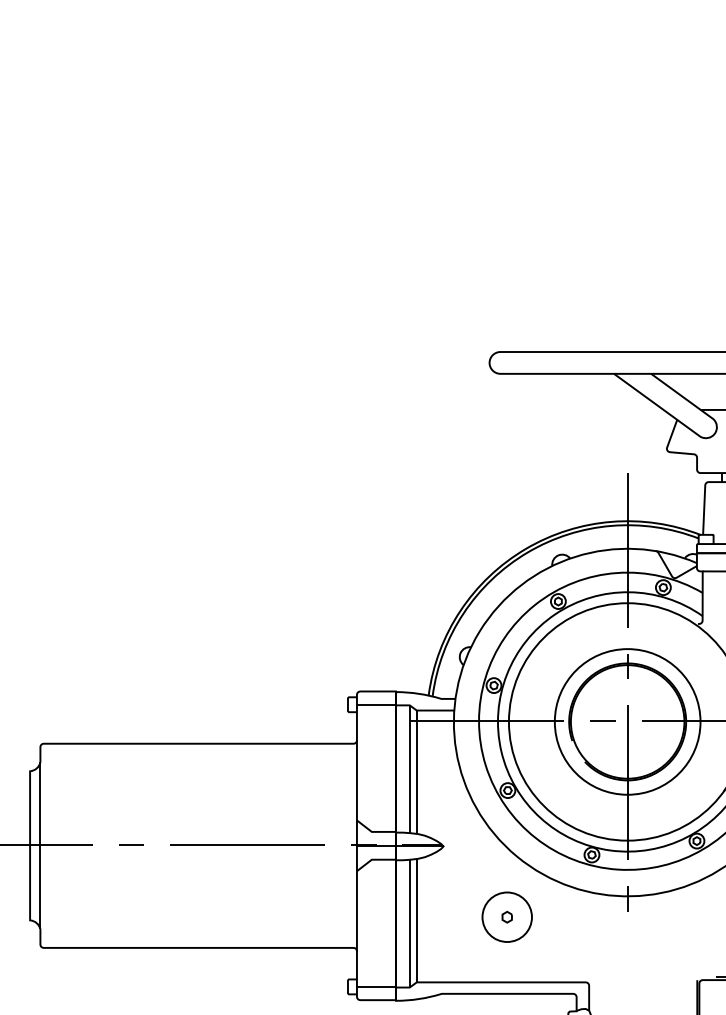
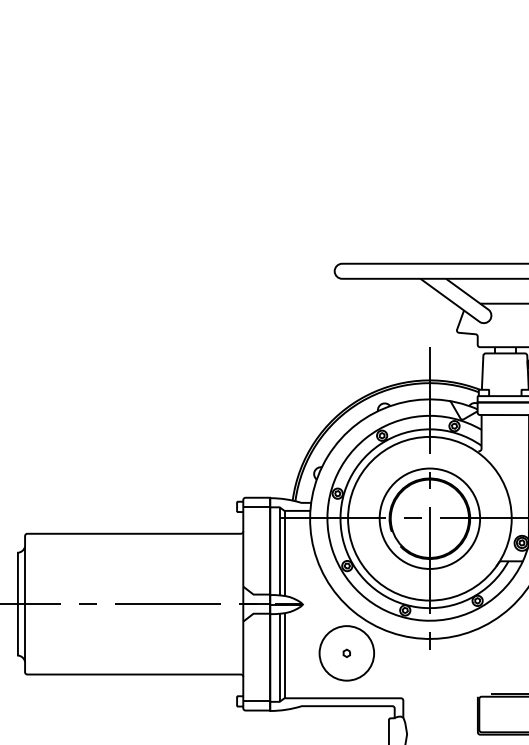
circle: (506, 917) -> (346, 653), size x1.6

